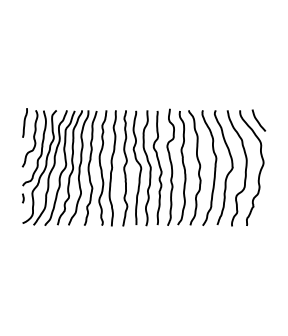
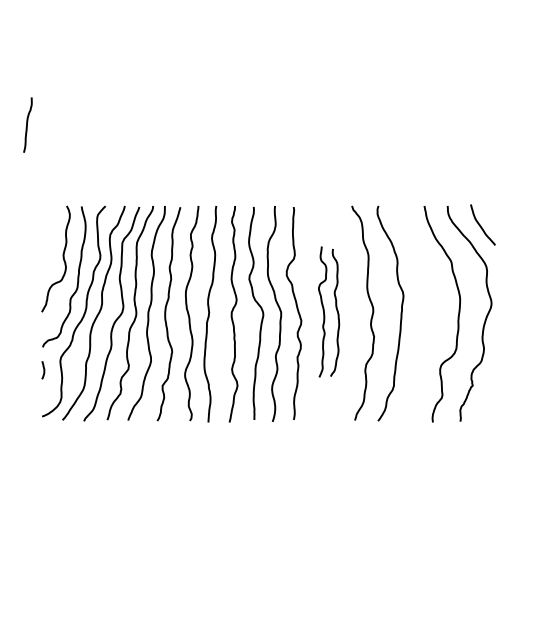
line: (24, 122) -> (26, 124), moved
part: (176, 166) -> (329, 310), size x0.6
curve: (228, 172) -> (426, 321), removed

